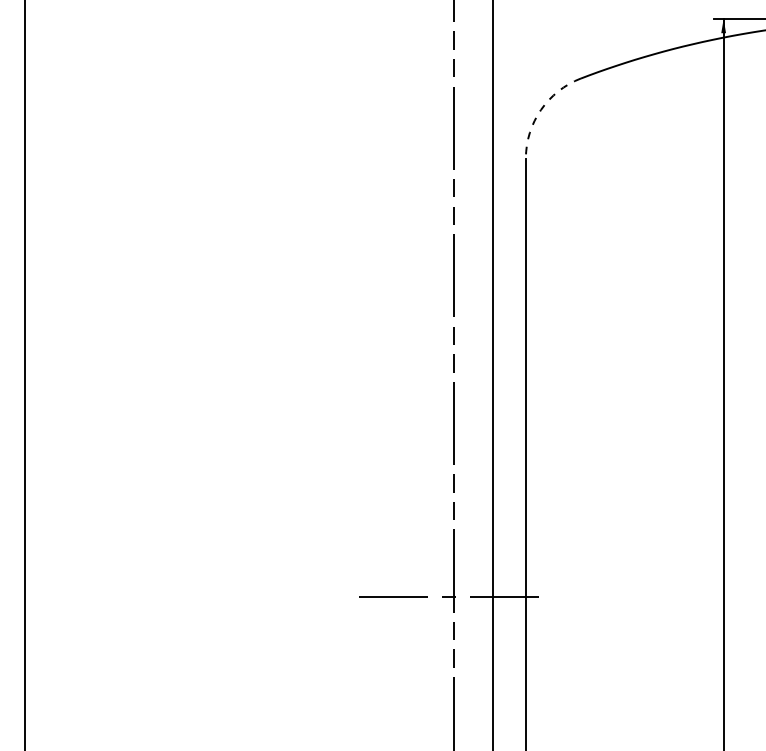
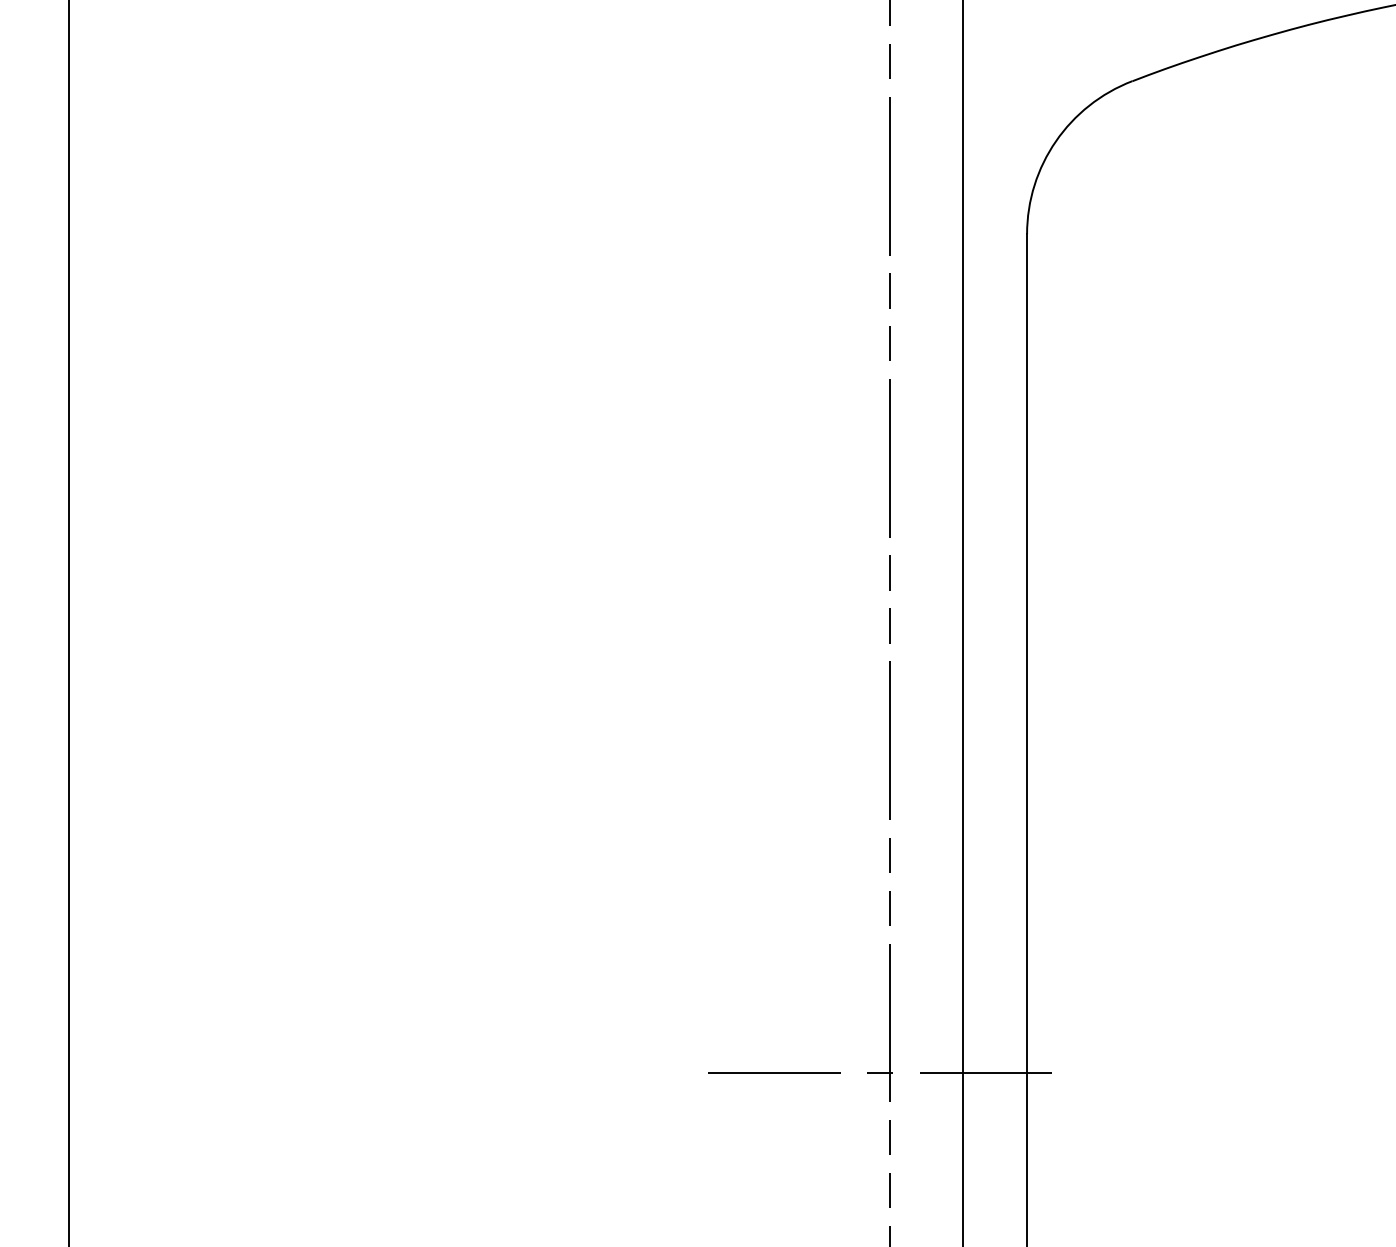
arc: (540, 109) -> (1055, 140), dashed -> solid

